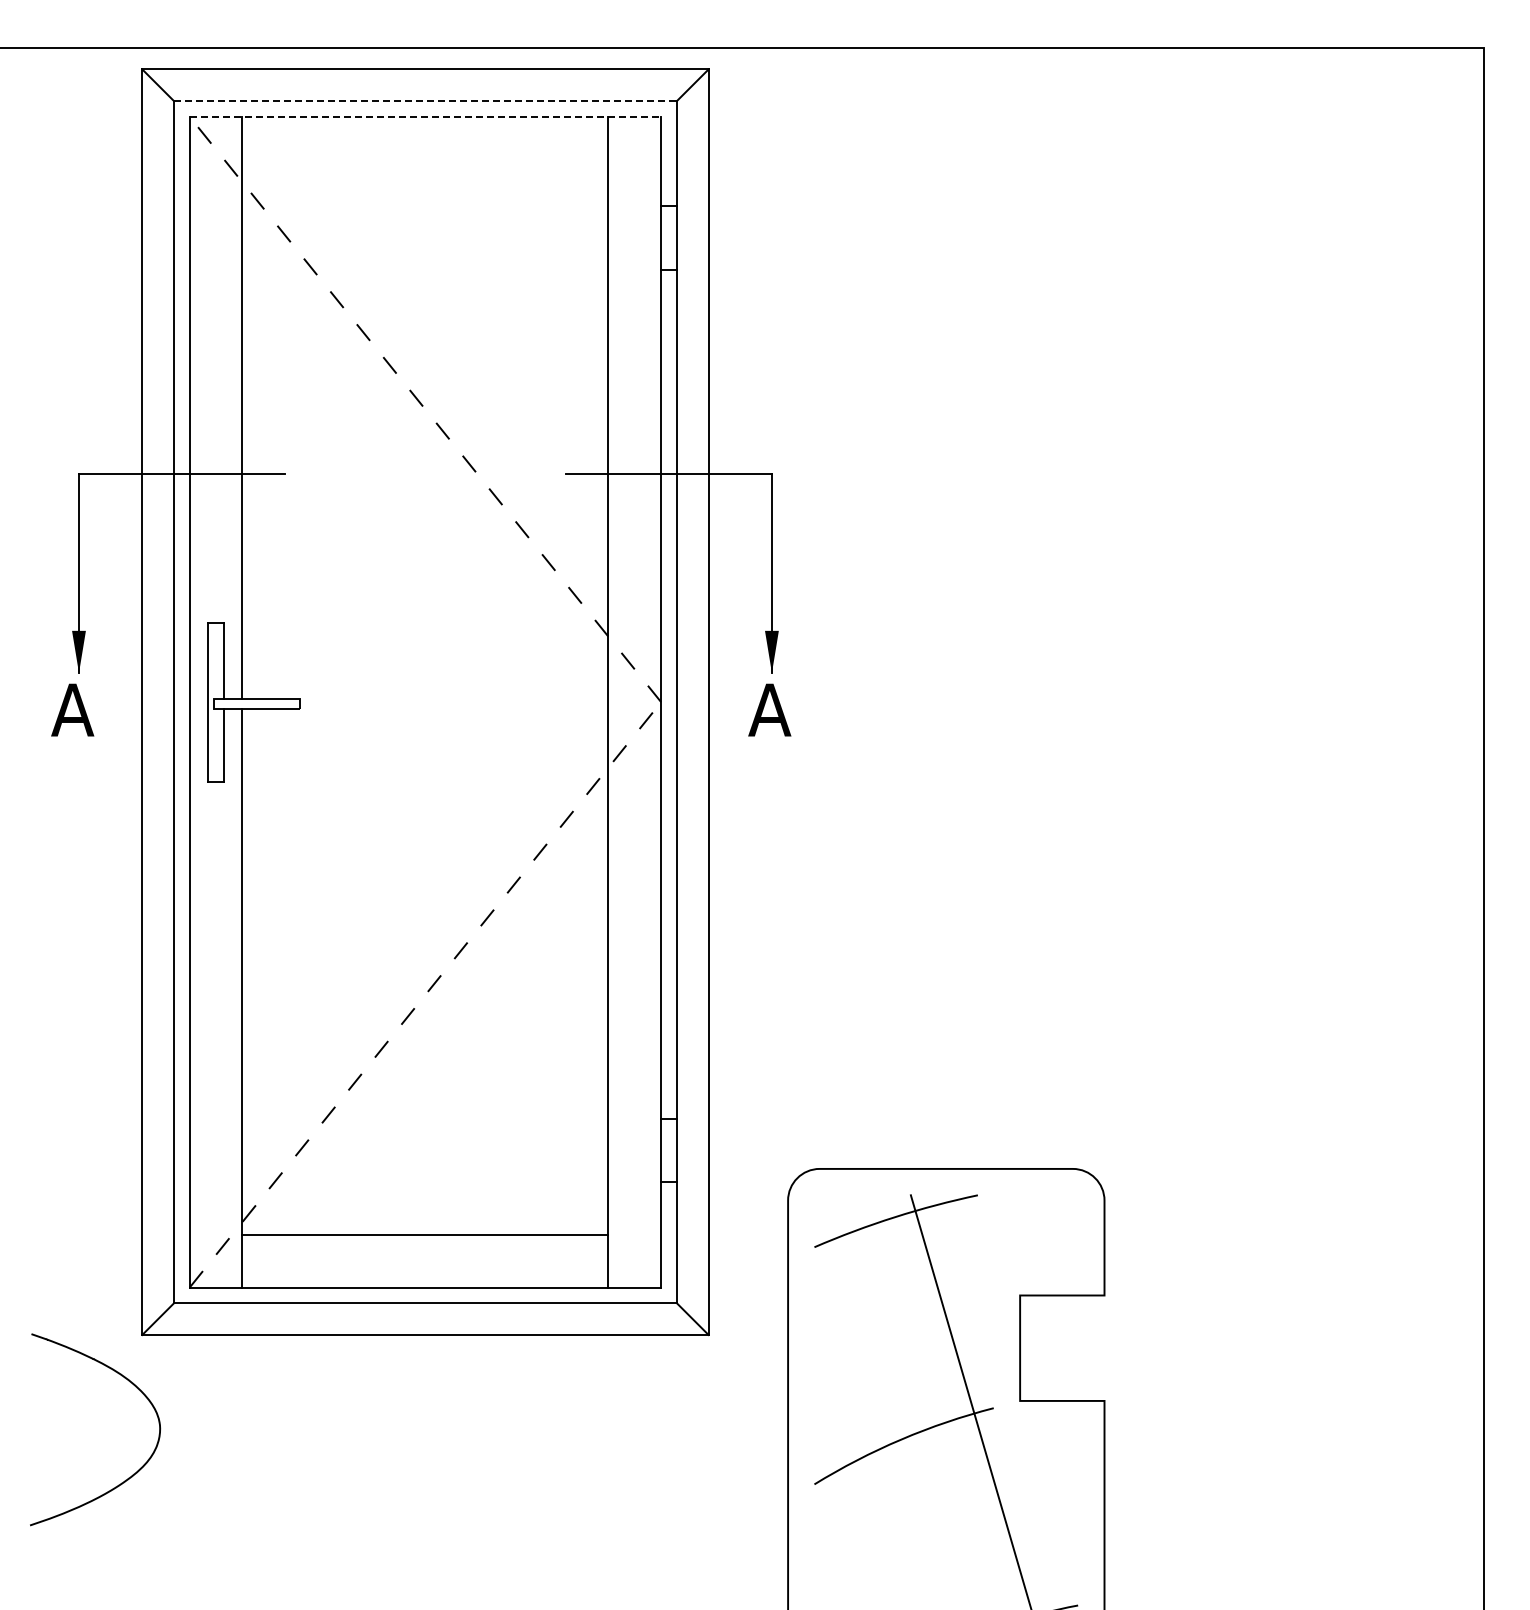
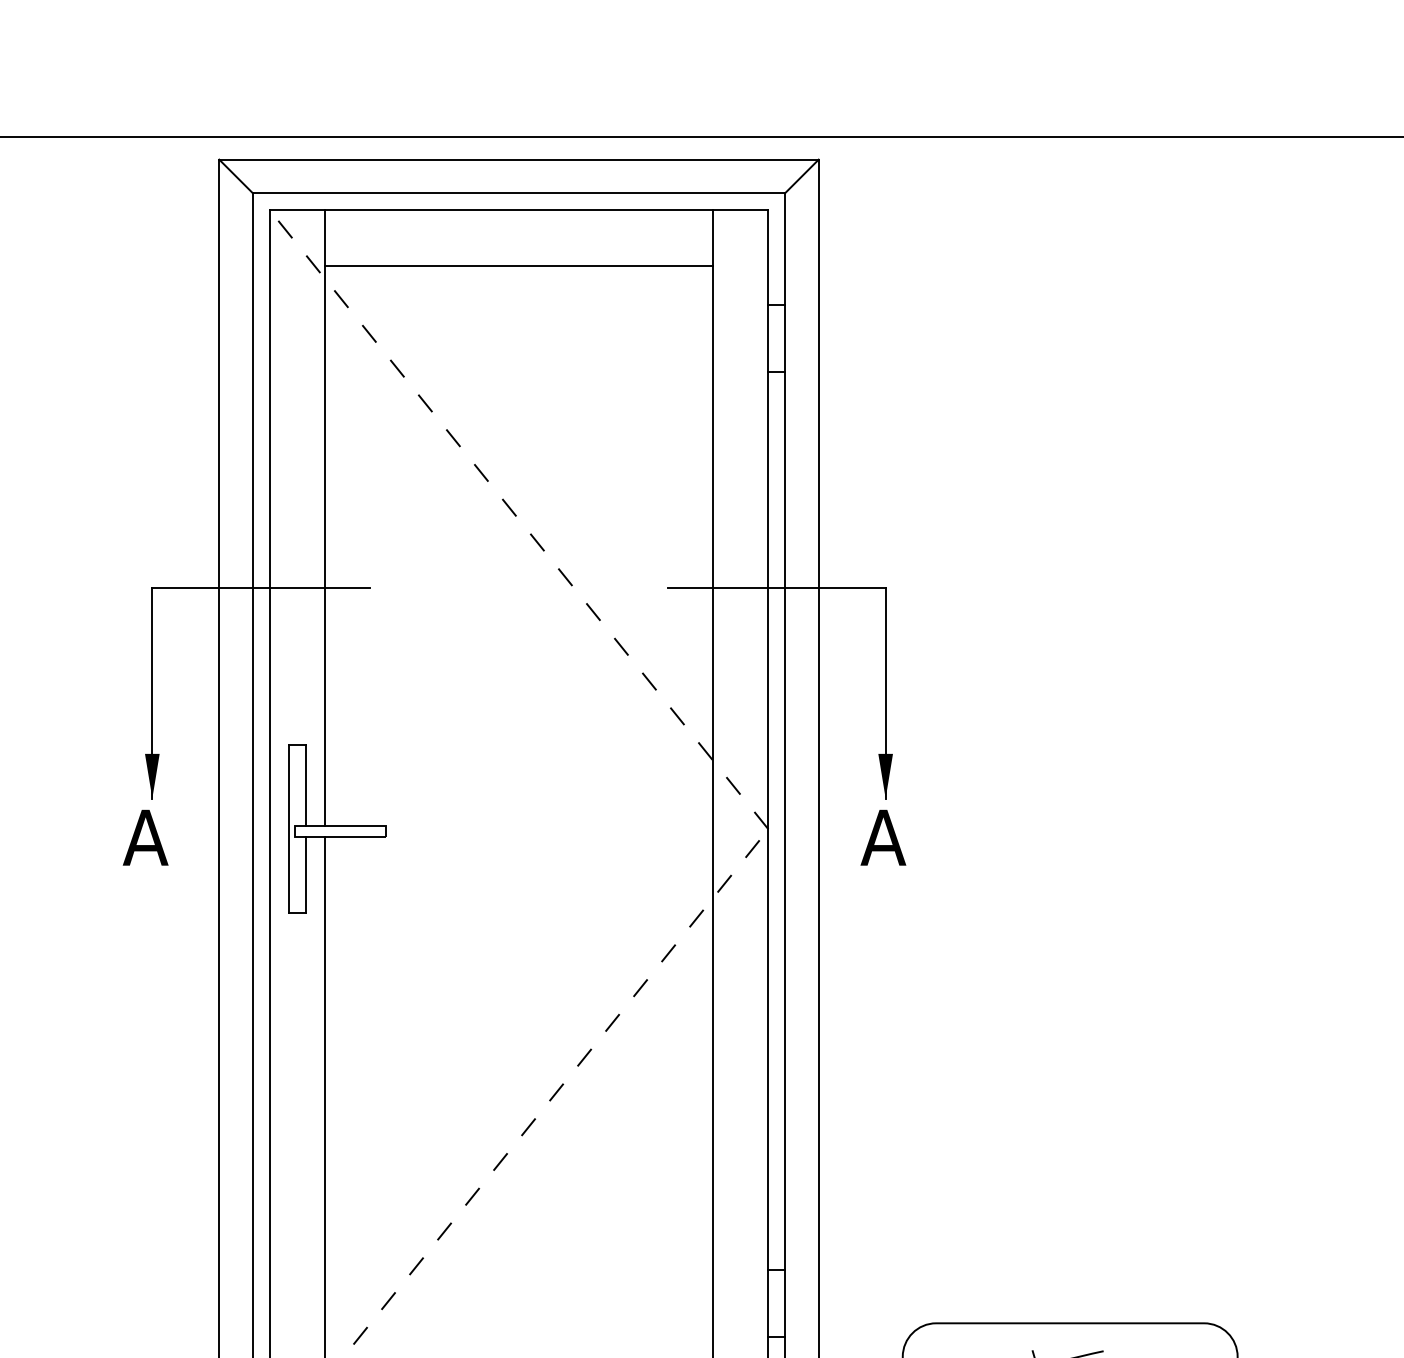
line: (425, 101) -> (519, 193), dashed -> solid
line: (425, 116) -> (519, 209), dashed -> solid
line: (425, 169) -> (519, 265), added

